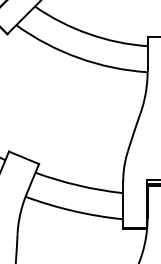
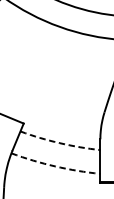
arc: (78, 185) -> (59, 143), solid -> dashed
arc: (73, 211) -> (55, 166), solid -> dashed

